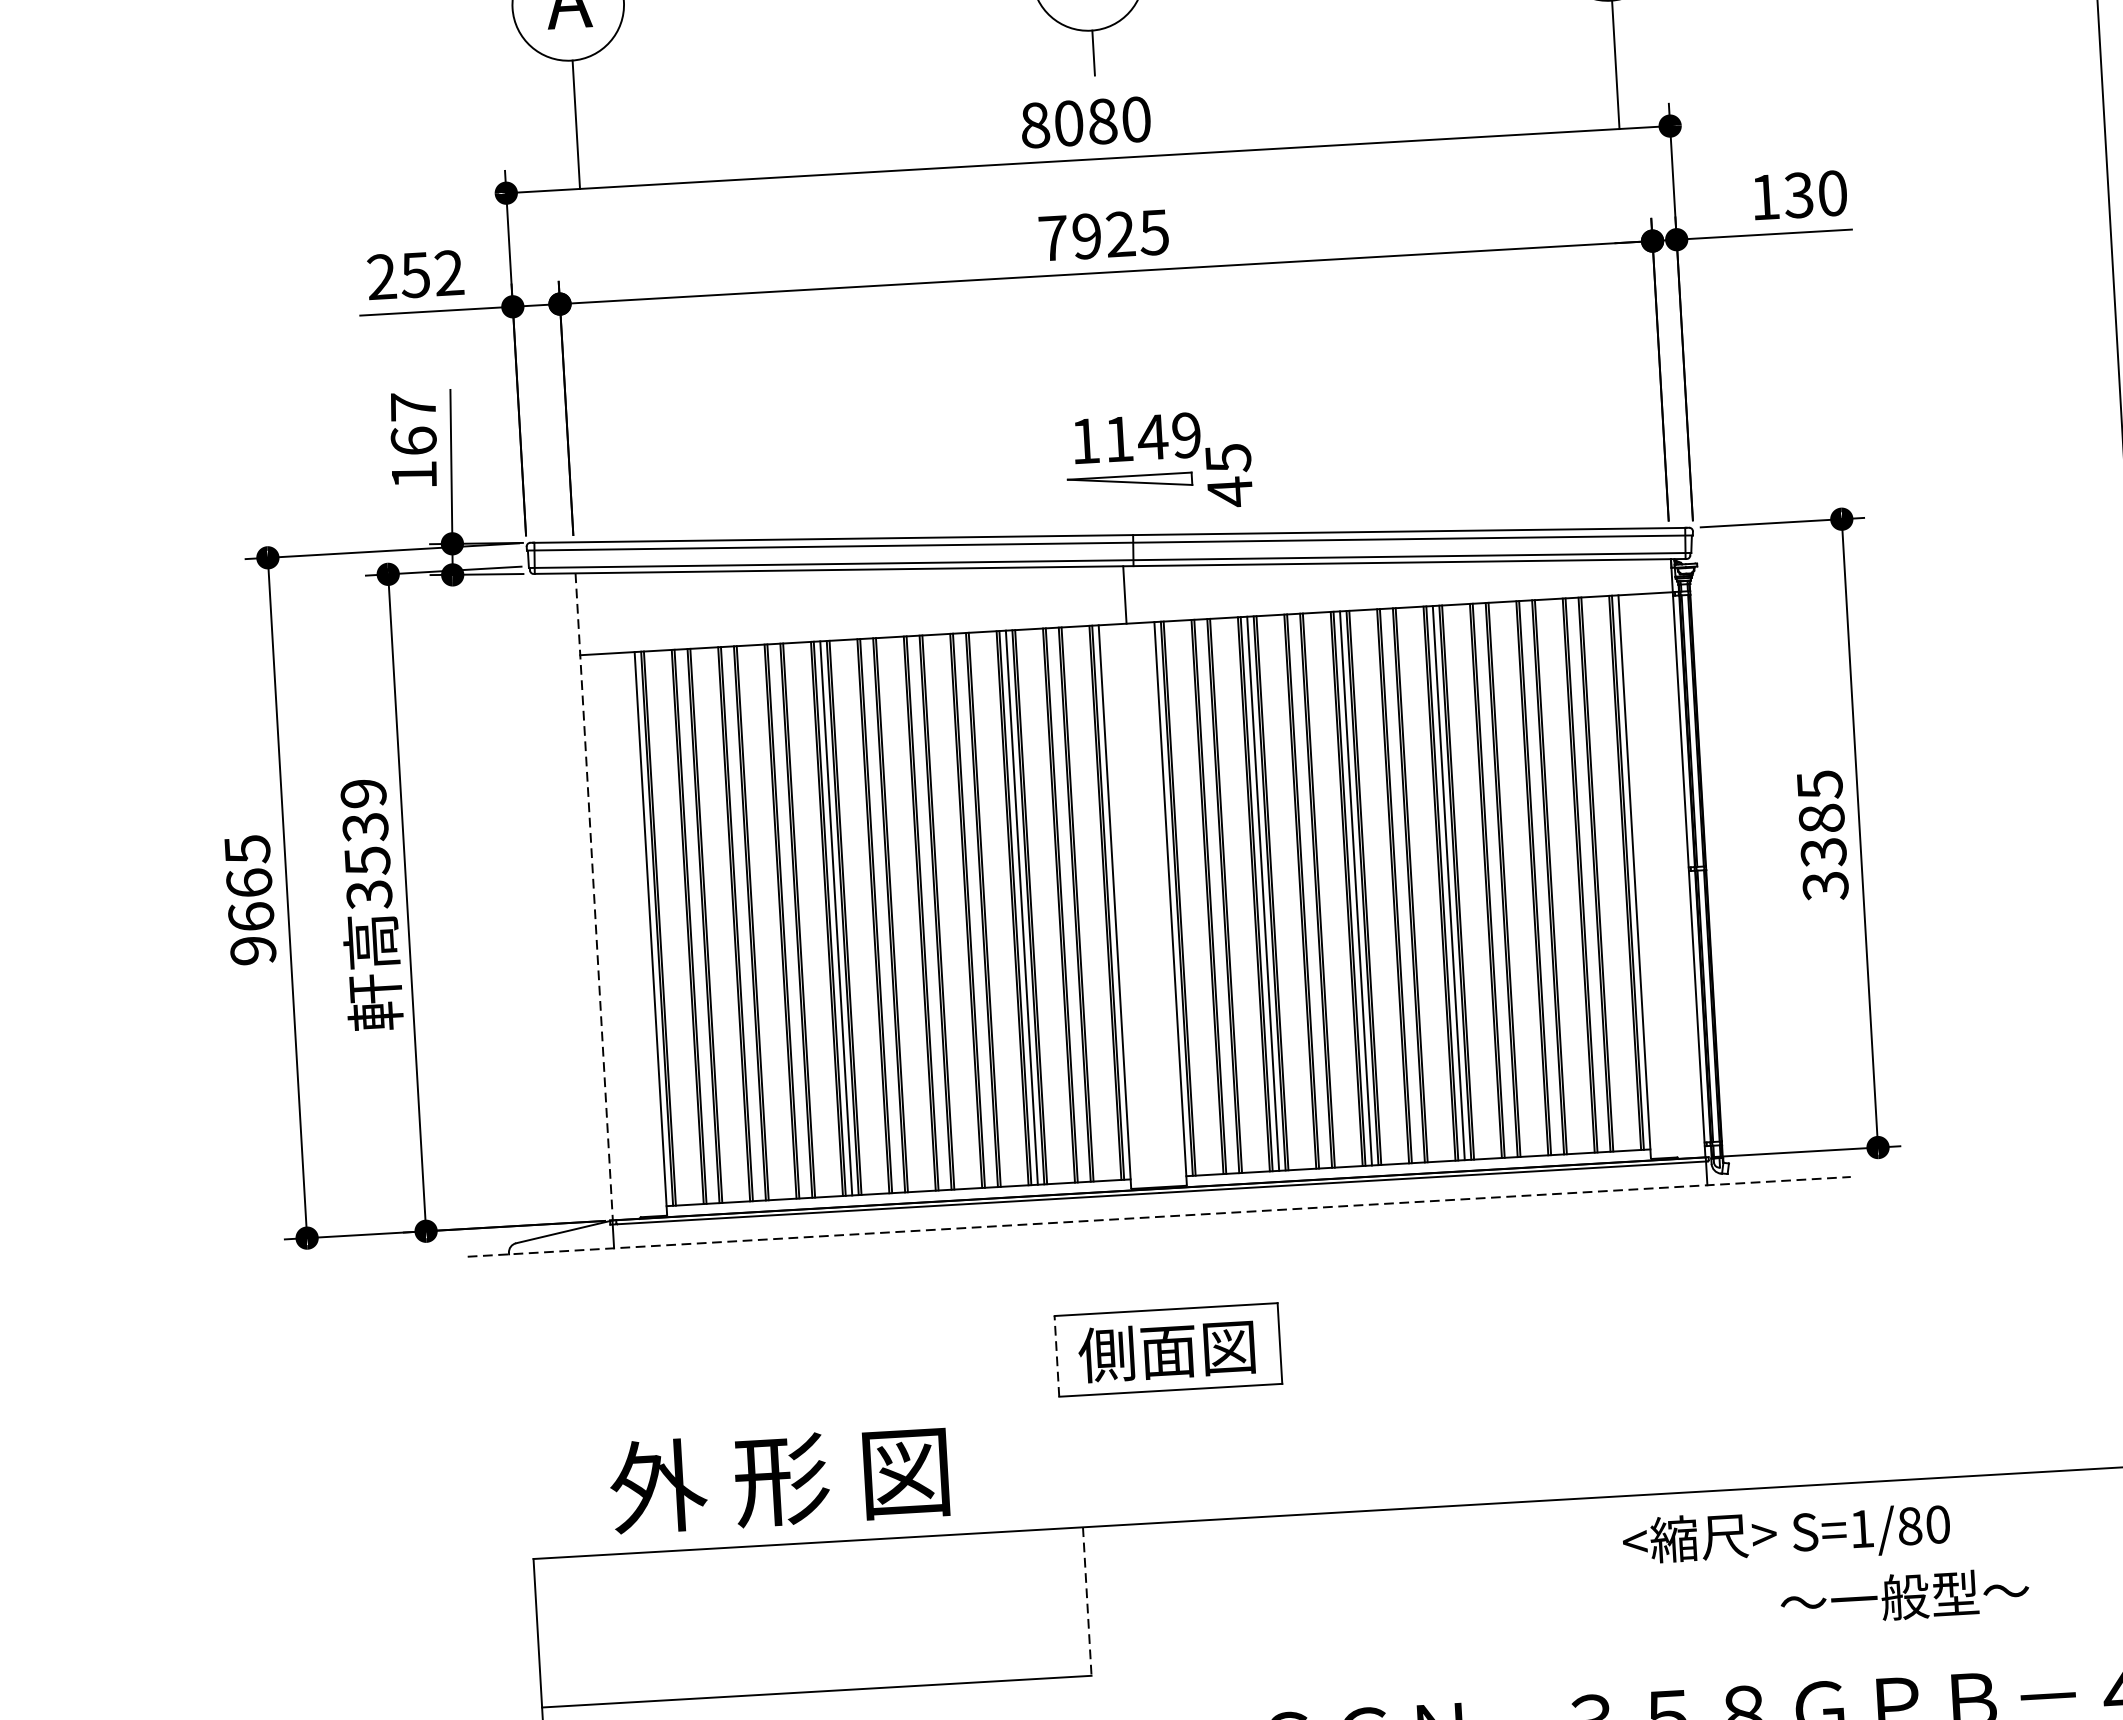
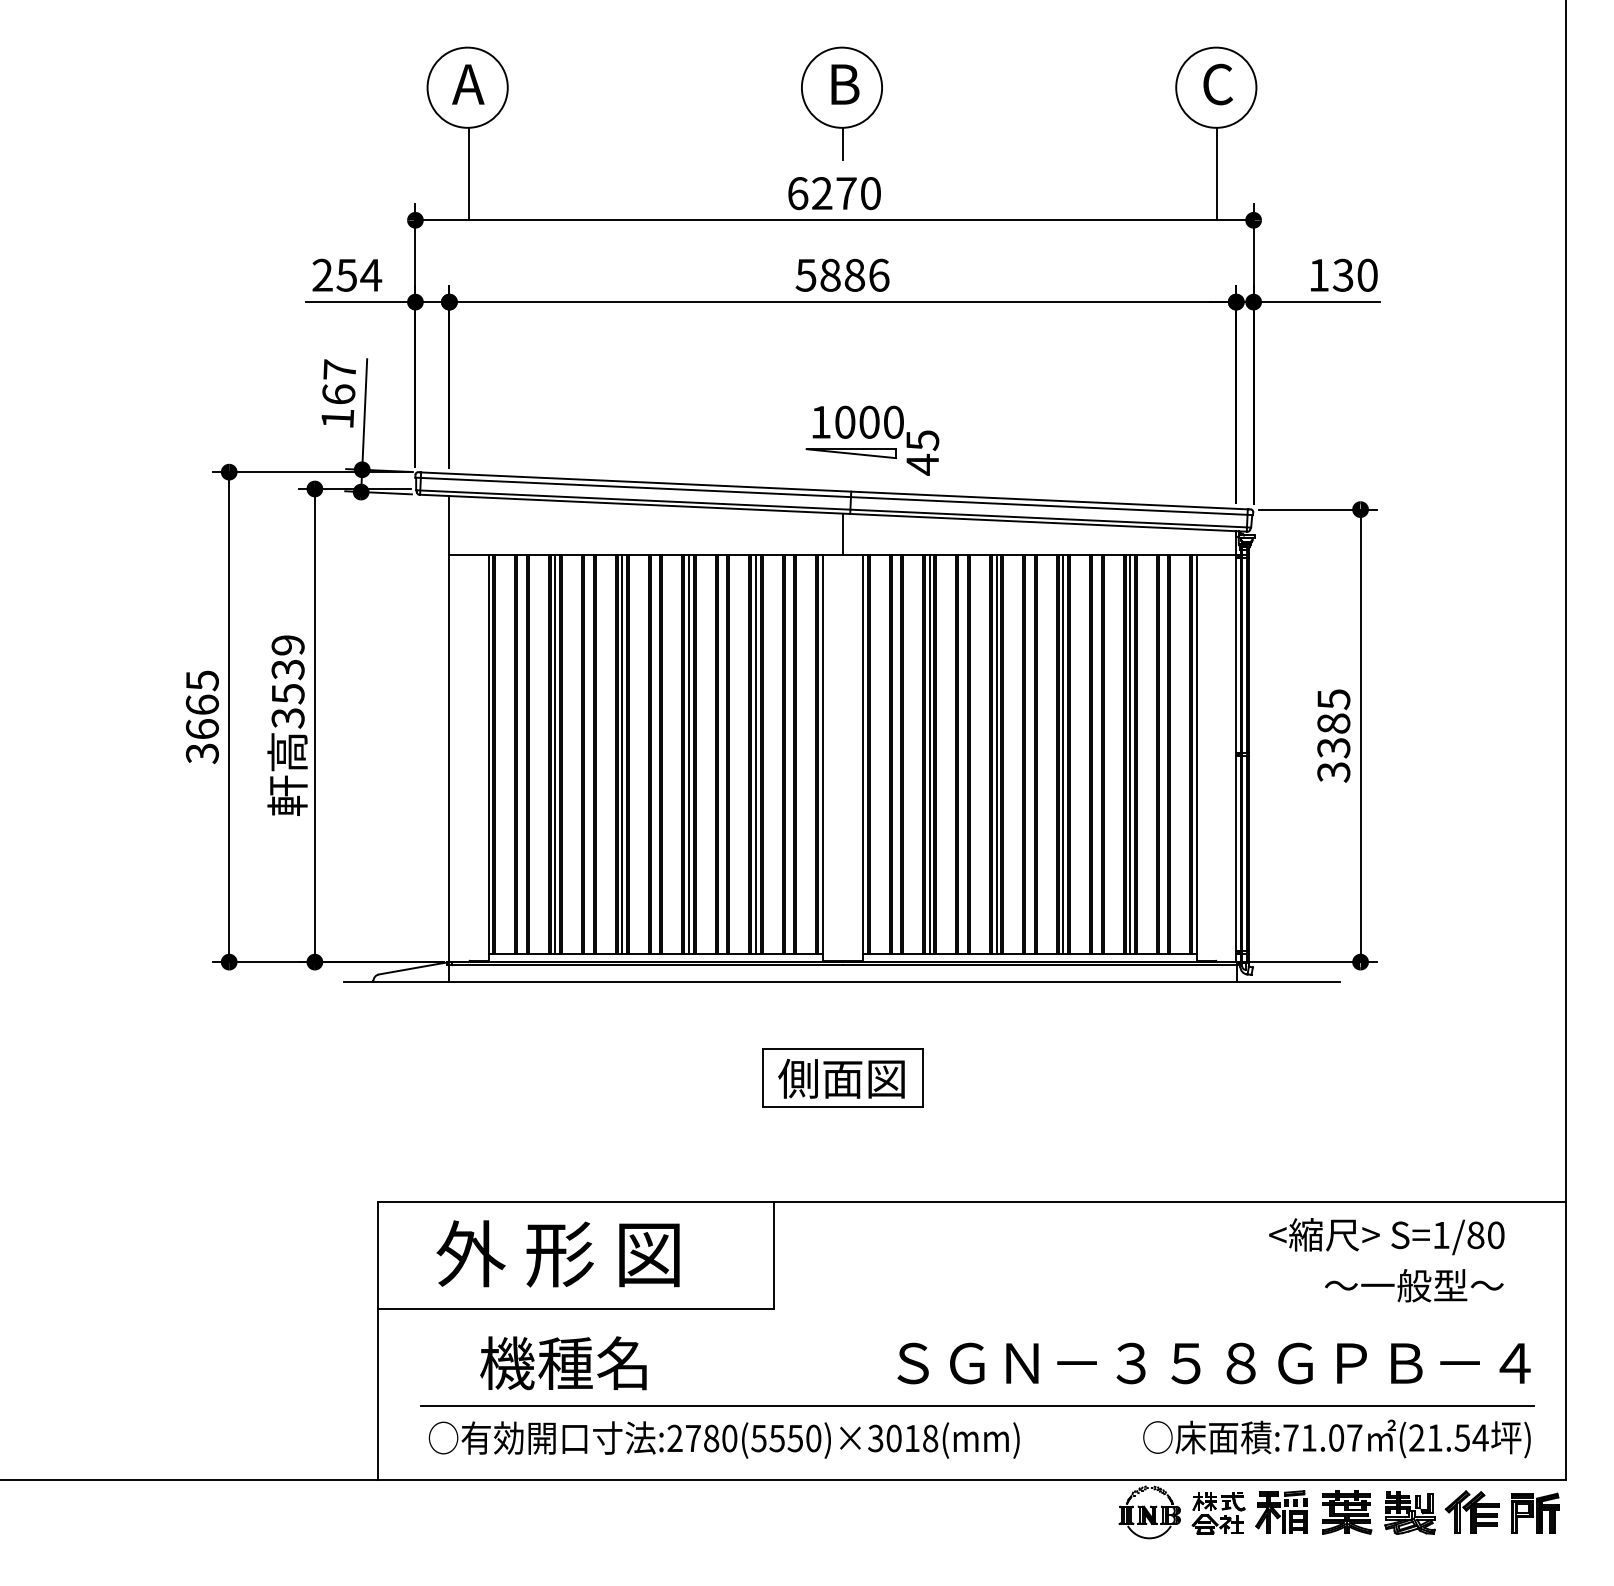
text: (1069, 123) -> (822, 193), 8080 -> 6270
text: (1103, 234) -> (842, 274), 7925 -> 5886
text: (449, 271) -> (371, 274), 252 -> 254
text: (1152, 436) -> (869, 421), 1149 -> 1000
line: (1541, 877) -> (1130, 754), added
line: (594, 897) -> (449, 729), dashed -> solid
line: (929, 912) -> (689, 754), added
line: (743, 923) -> (555, 754), added
text: (253, 950) -> (202, 753), 9665 -> 3665
line: (1160, 1217) -> (842, 982), dashed -> solid
line: (1056, 1355) -> (762, 1077), dashed -> solid
text: (778, 1478) -> (557, 1253), moved
text: (1786, 1535) -> (1386, 1236), moved
text: (1905, 1596) -> (1414, 1285), moved
line: (1087, 1601) -> (774, 1255), dashed -> solid

